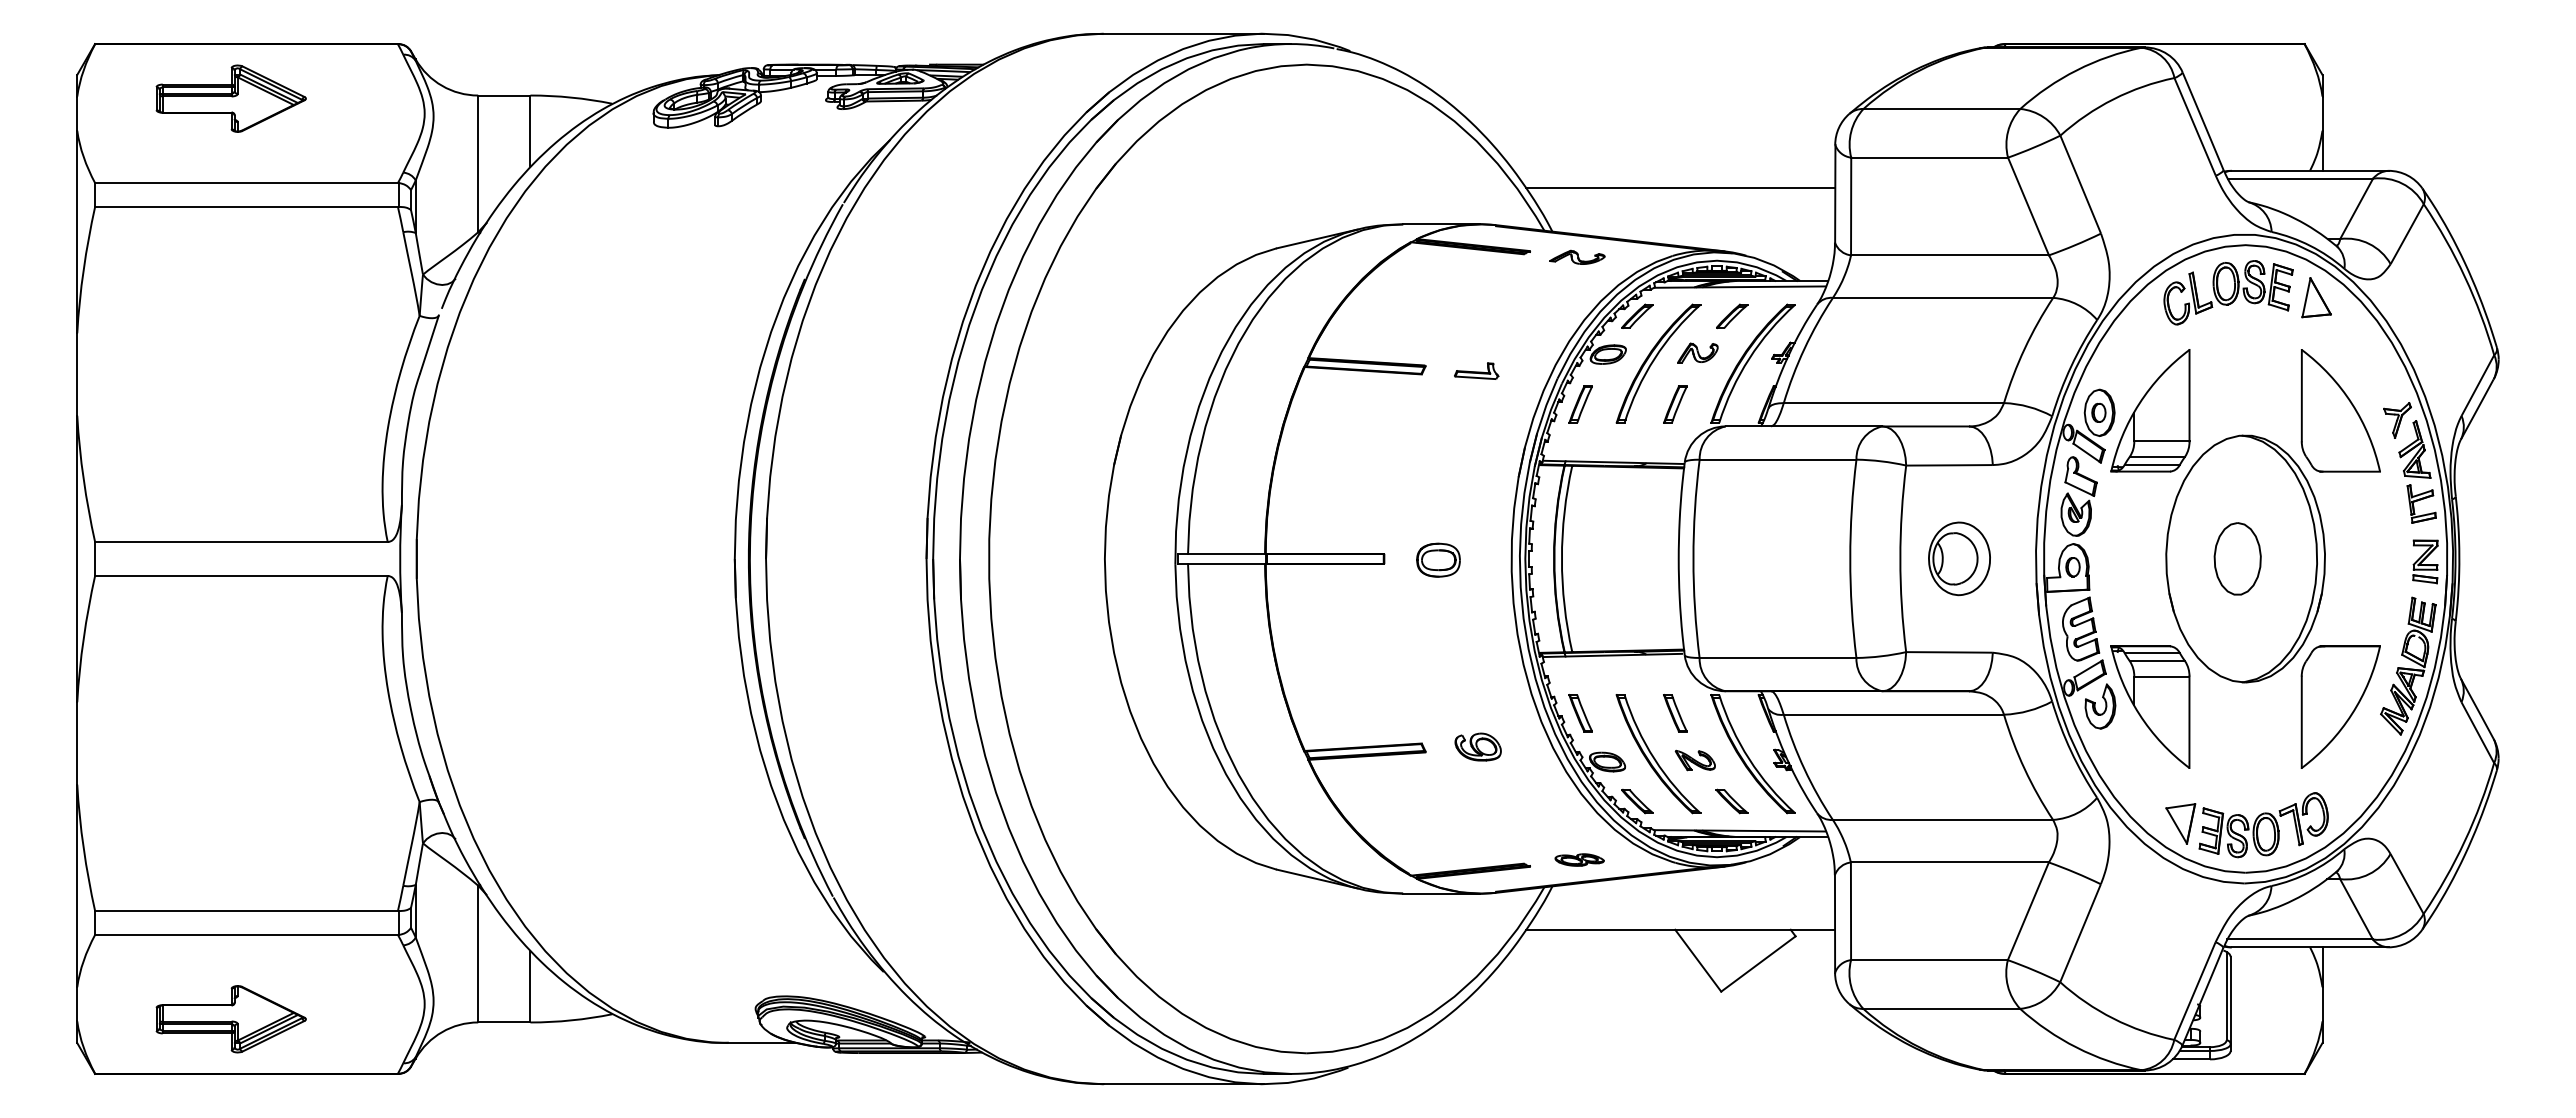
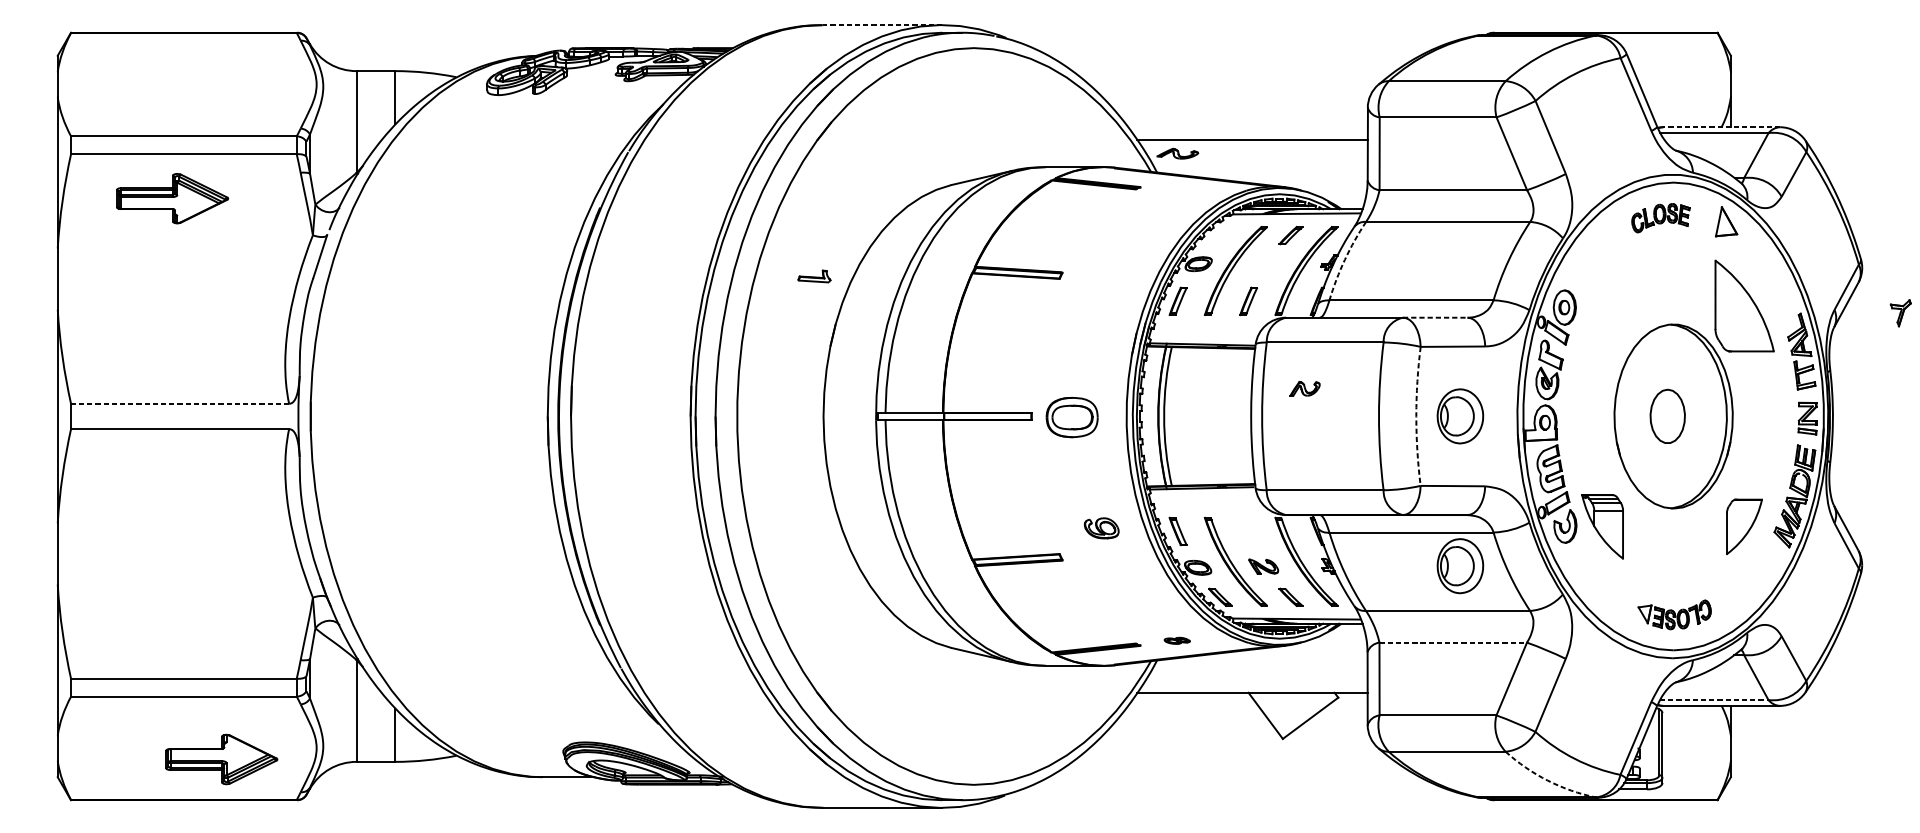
line: (1183, 33) -> (882, 24), solid -> dashed
part: (230, 98) -> (171, 198), moved
line: (2309, 170) -> (1721, 126), solid -> dashed
part: (1577, 256) -> (1177, 153), moved
part: (2228, 292) -> (1660, 217), size x0.6
part: (1637, 315) -> (1220, 235), removed
arc: (1804, 348) -> (1344, 259), solid -> dashed
part: (1697, 352) -> (1304, 388), moved
part: (1476, 370) -> (814, 276), moved
part: (2150, 410) -> (1602, 305), removed
part: (2397, 420) -> (1900, 313), moved
line: (1926, 426) -> (1435, 317), solid -> dashed
line: (240, 542) -> (179, 404), solid -> dashed
arc: (1900, 558) -> (1416, 416), solid -> dashed
part: (1438, 559) -> (1072, 416), size x1.6
part: (2150, 706) -> (1602, 526), size x0.7
part: (2340, 706) -> (1744, 526), size x0.6
part: (1675, 713) -> (1248, 531), removed
part: (1477, 746) -> (1101, 527), moved
part: (1959, 759) -> (1460, 565), added
part: (2246, 825) -> (1674, 615), size x0.6
part: (1579, 859) -> (1177, 640), size x0.7
line: (1949, 862) -> (1452, 642), solid -> dashed
line: (2300, 939) -> (1714, 700), solid -> dashed
part: (230, 1019) -> (221, 759), moved
arc: (2076, 1047) -> (1547, 780), solid -> dashed

